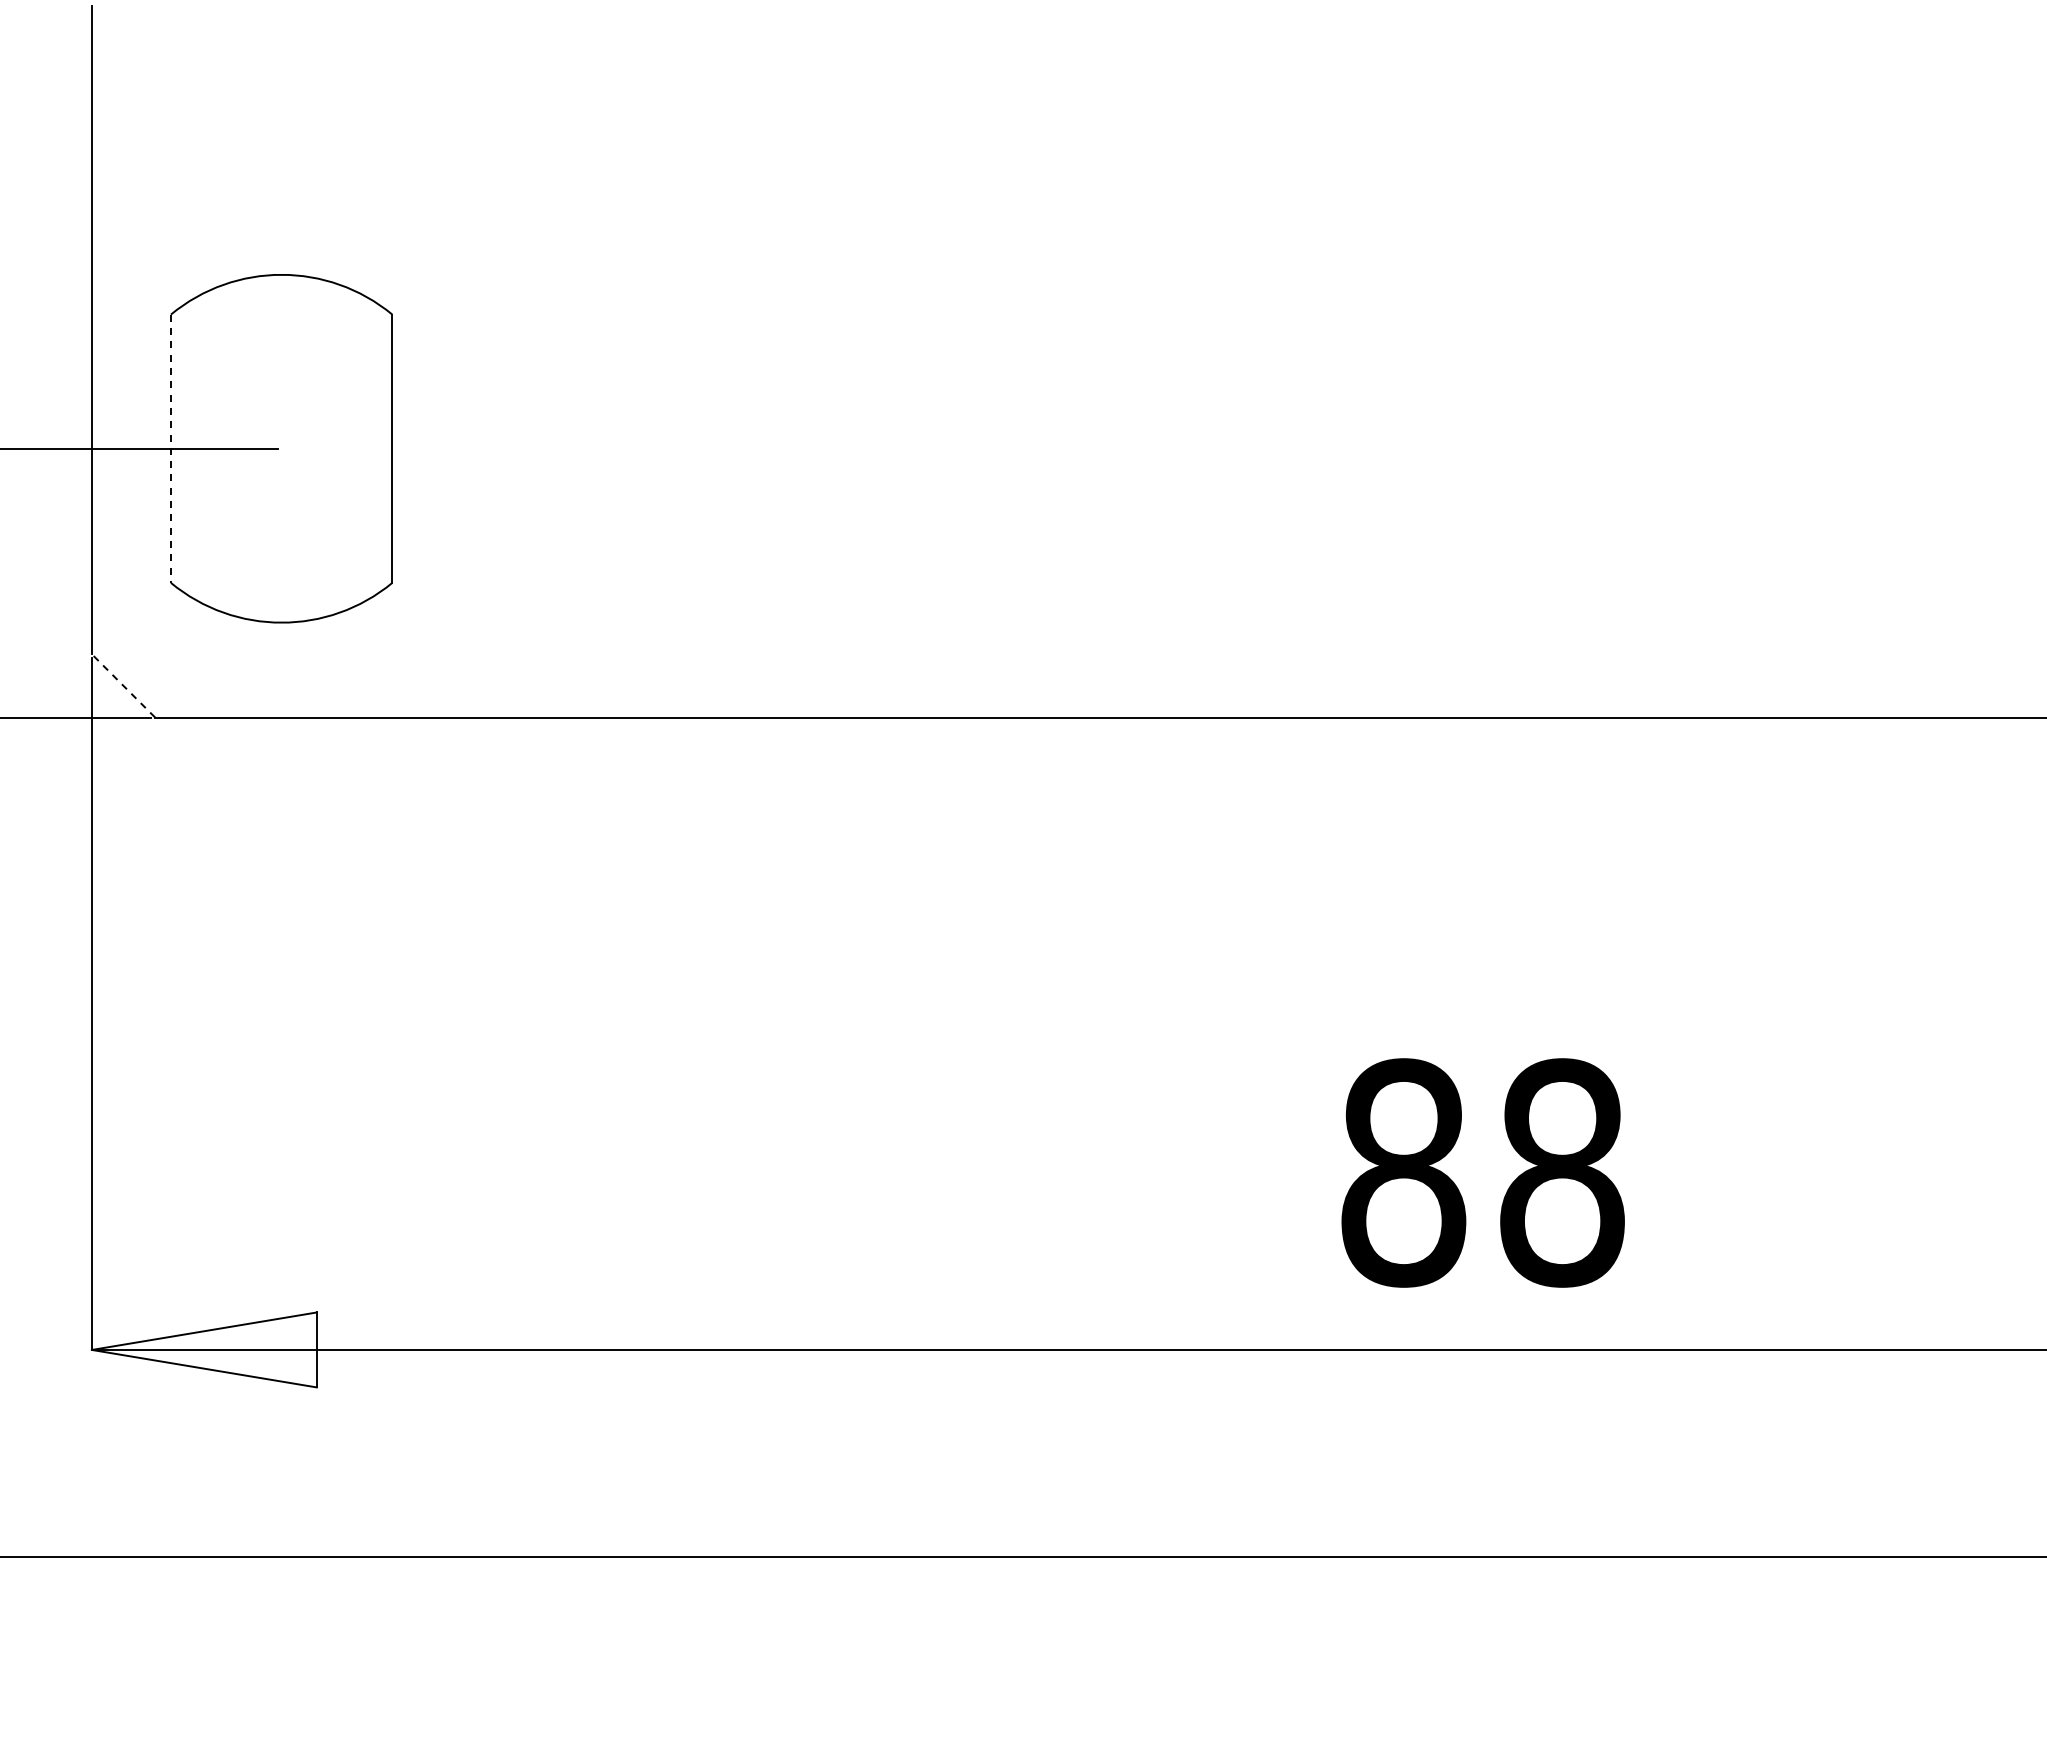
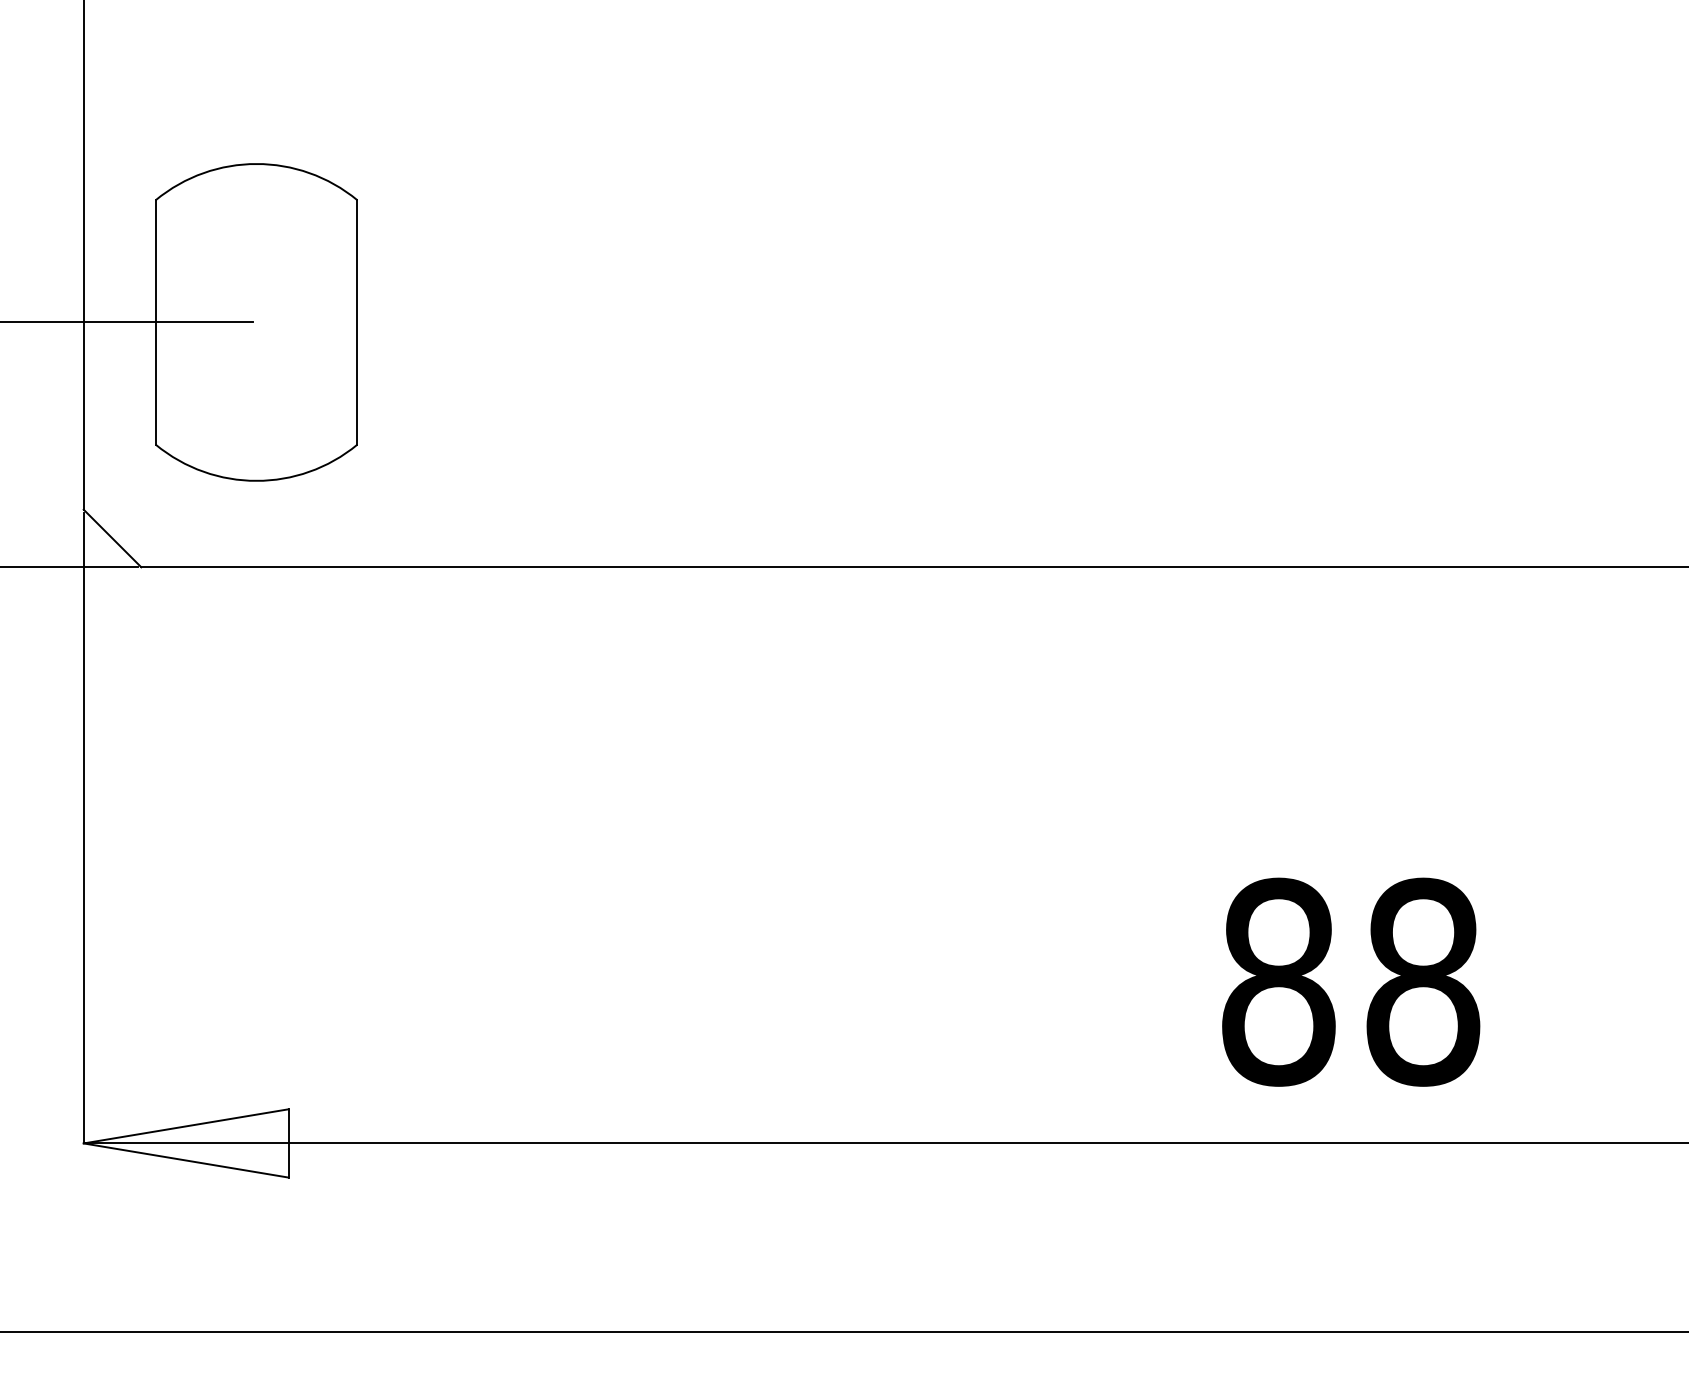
line: (170, 449) -> (155, 323), dashed -> solid
line: (123, 685) -> (112, 538), dashed -> solid

